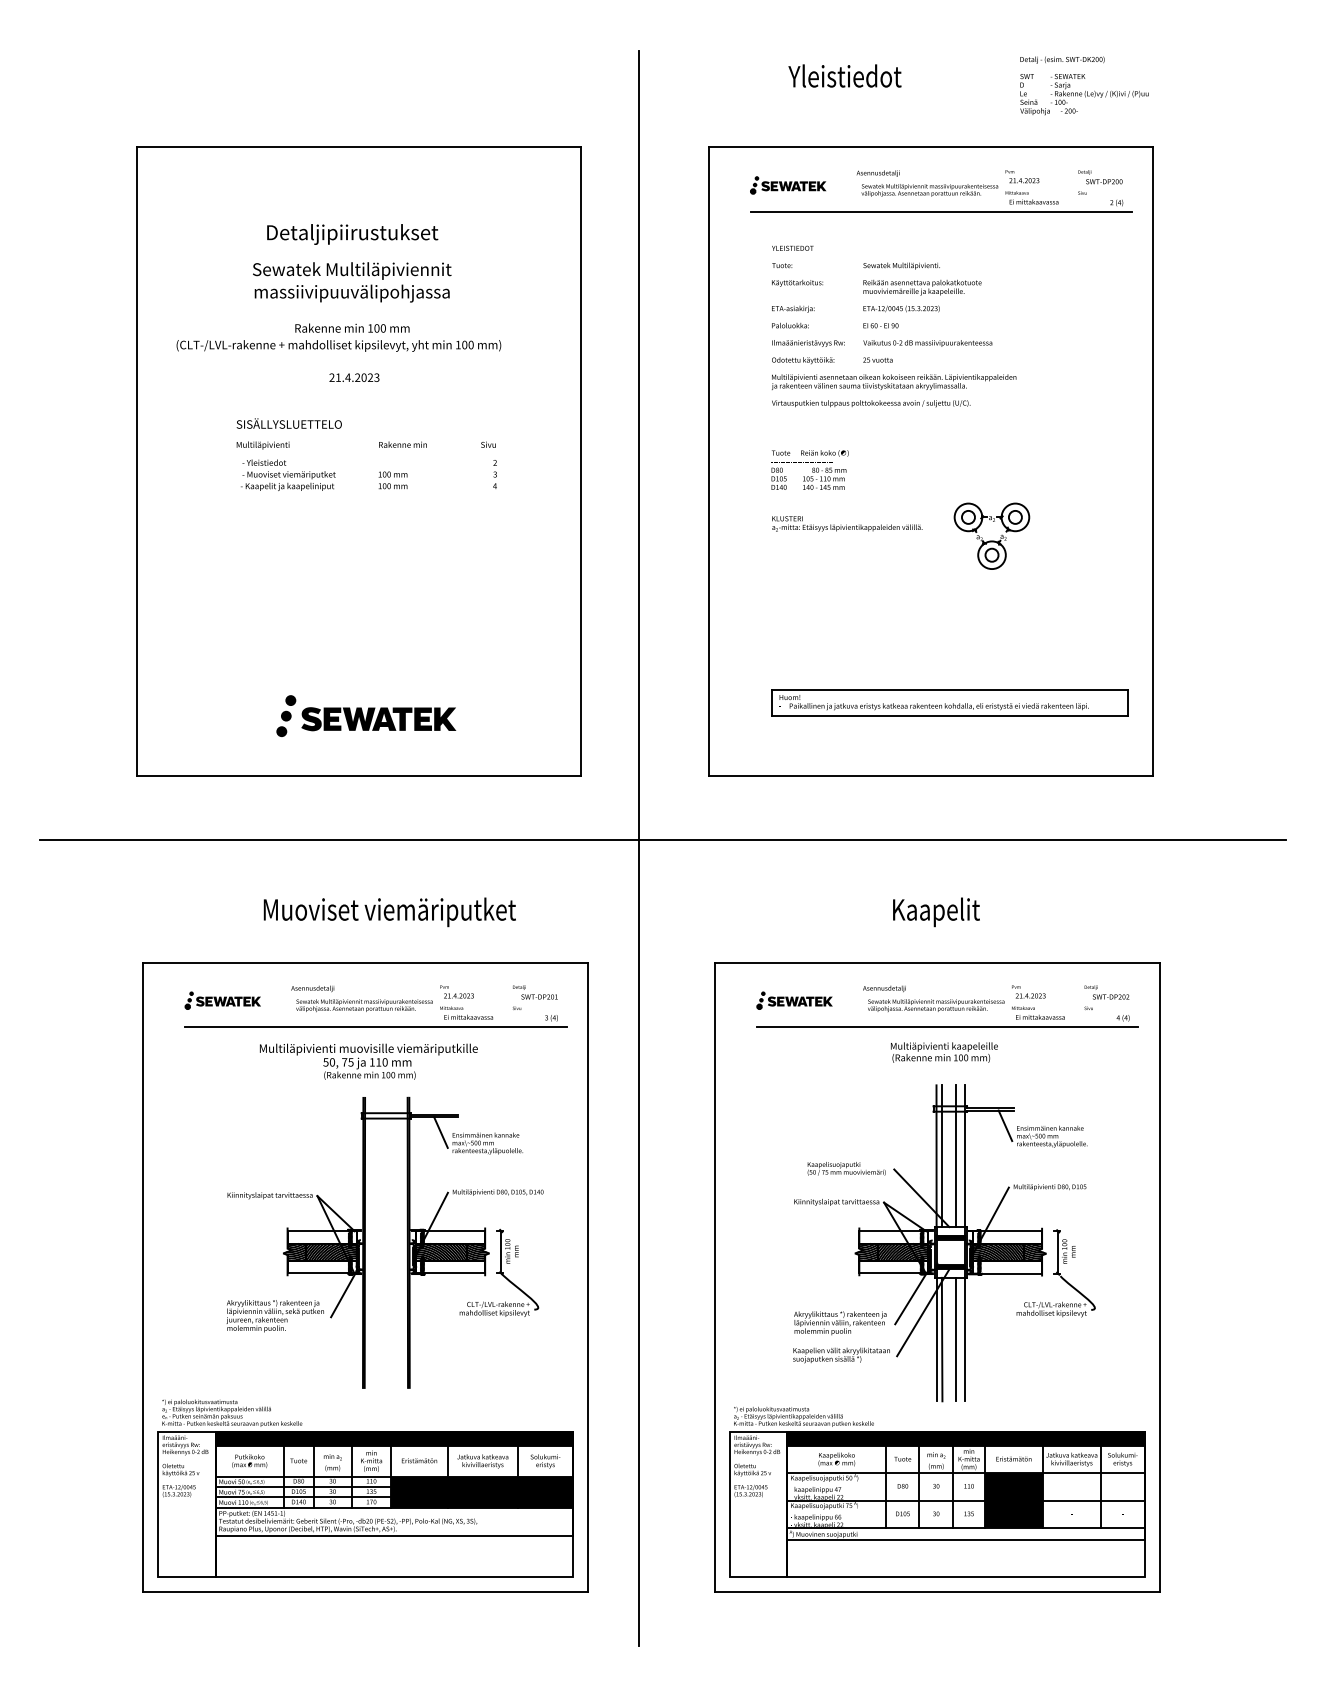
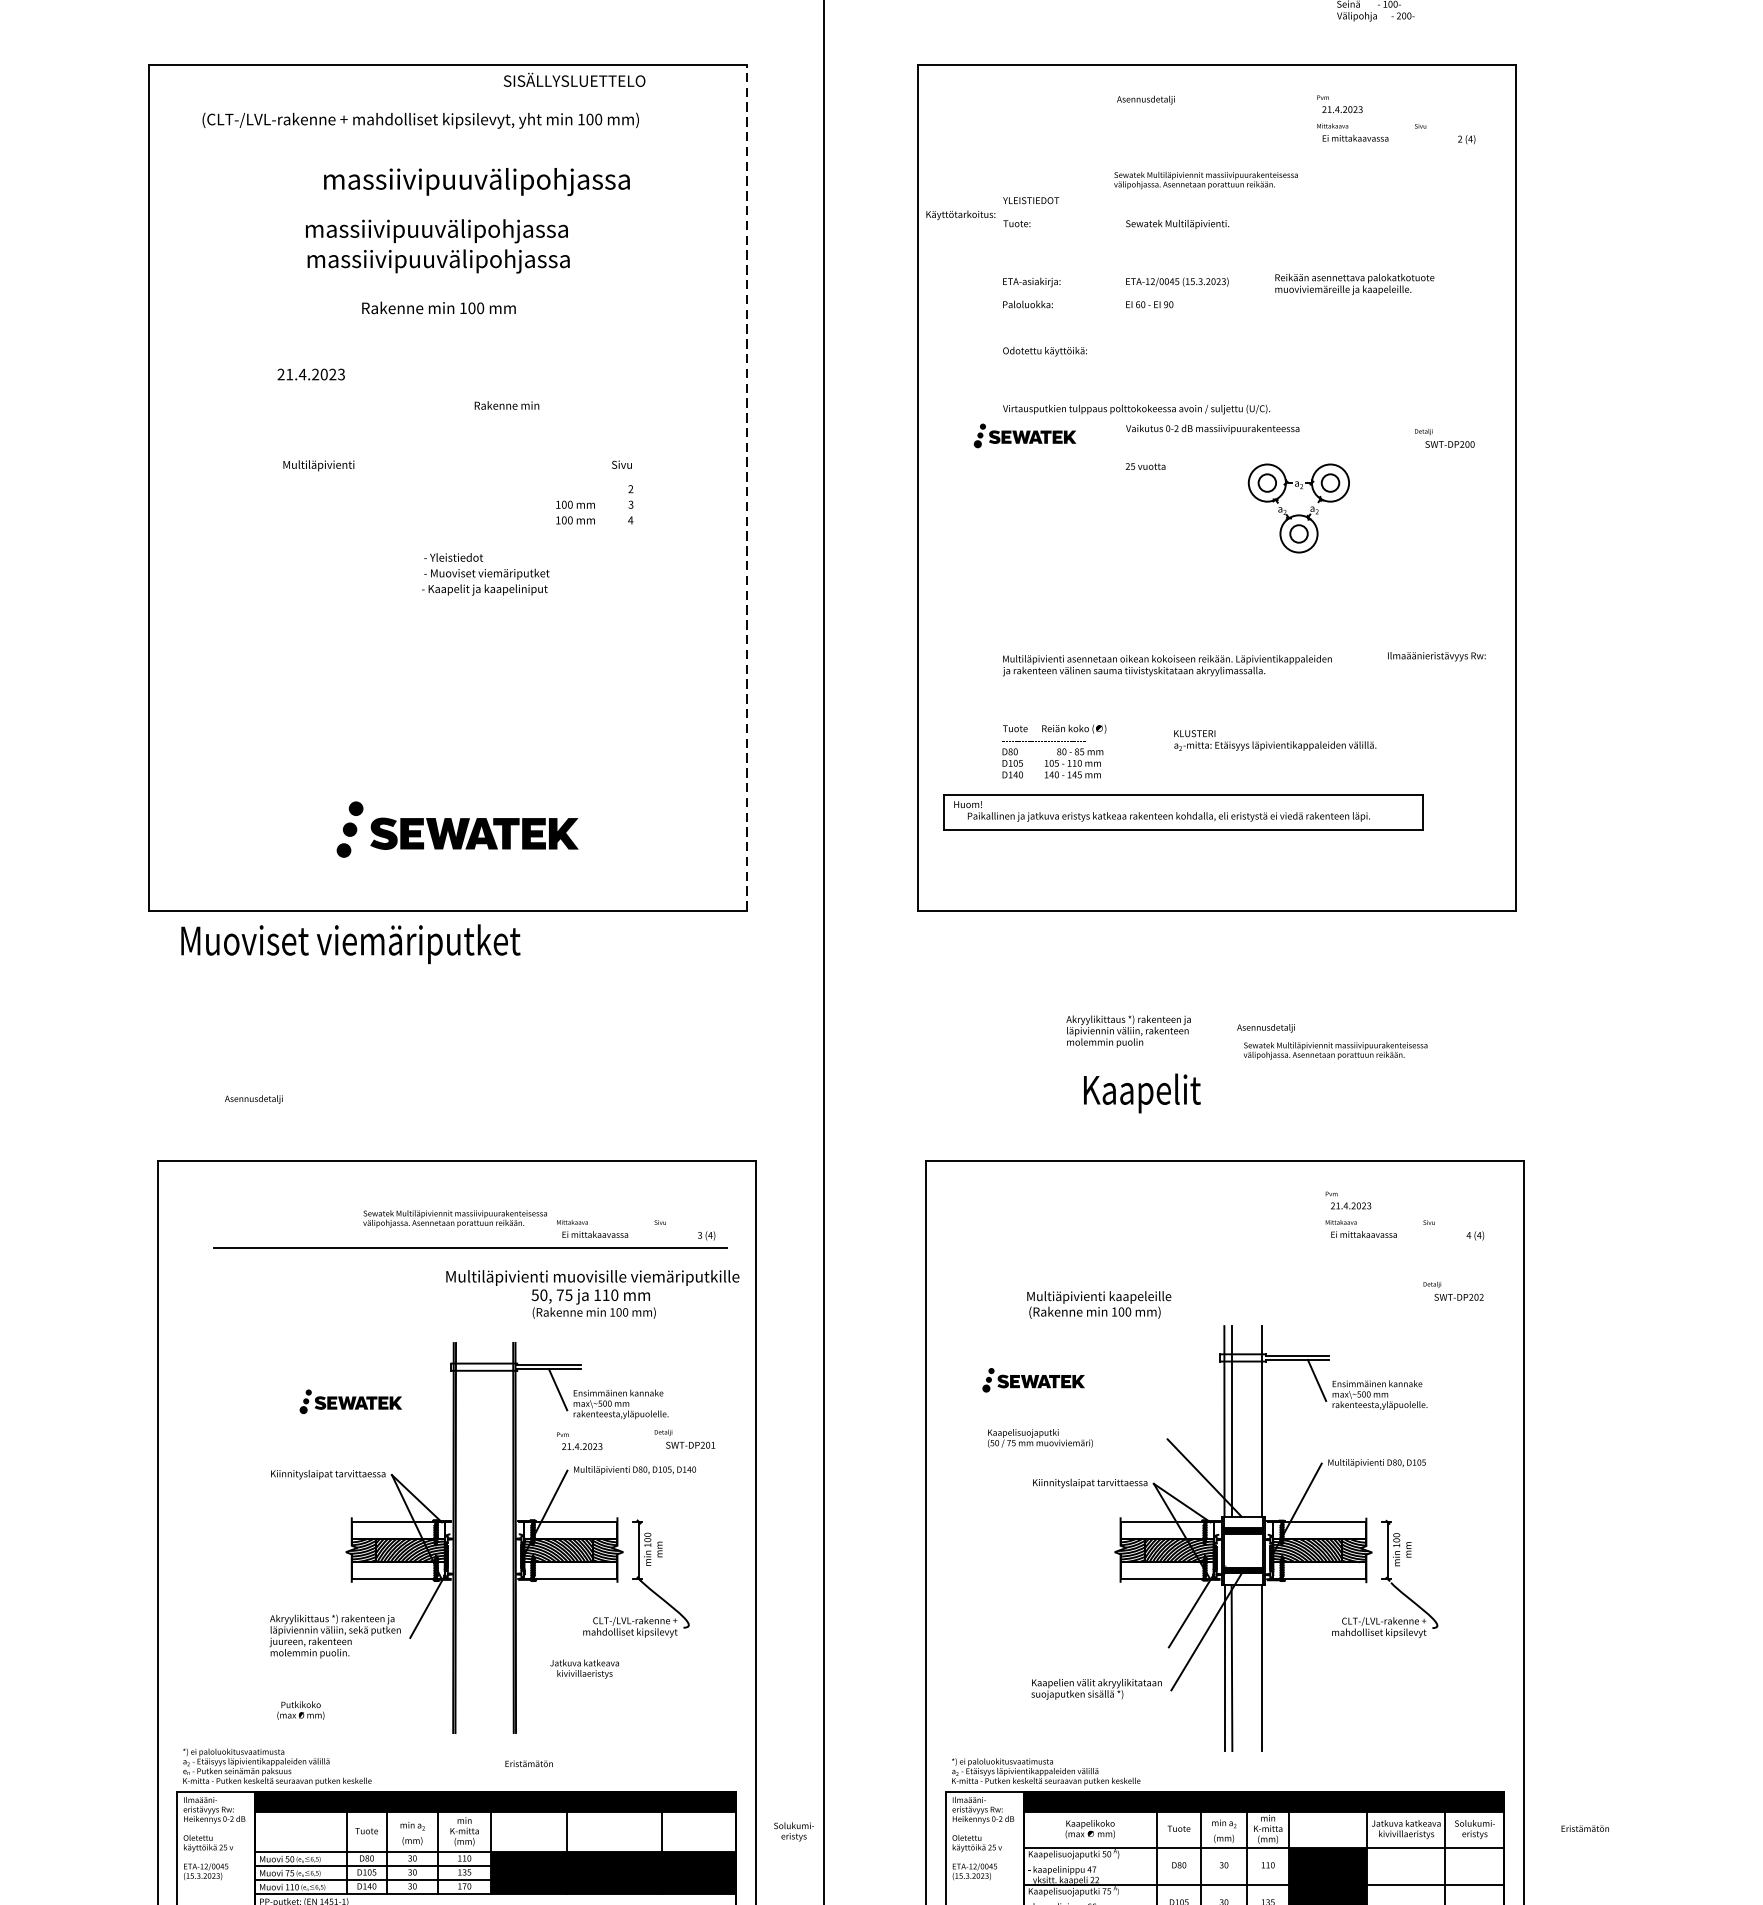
text: (1100, 177) -> (1444, 438), moved
part: (787, 185) -> (1024, 436), moved
text: (929, 190) -> (1205, 180), moved
line: (940, 211) -> (1229, 151), removed
text: (380, 234) -> (476, 181), Detaljipiirustukset -> massiivipuuvälipohjassa
text: (352, 271) -> (439, 231), Sewatek Multiläpiviennit -> massiivipuuvälipohjassa
text: (797, 282) -> (960, 214), moved
text: (922, 287) -> (1354, 284), moved
text: (808, 343) -> (1436, 656), moved
text: (927, 343) -> (1212, 429), moved
text: (338, 345) -> (420, 120), moved
text: (877, 359) -> (1145, 465), moved
text: (354, 377) -> (311, 374), moved
text: (894, 381) -> (1167, 664), moved
text: (288, 423) -> (573, 79), moved
text: (402, 444) -> (506, 405), moved
line: (581, 461) -> (747, 487), solid -> dashed
text: (809, 469) -> (1053, 750), moved
text: (288, 474) -> (486, 573), moved
text: (392, 480) -> (574, 512), moved
text: (847, 523) -> (1275, 740), moved
part: (991, 535) -> (1298, 507), moved
part: (949, 702) -> (1182, 811), moved
line: (662, 839) -> (855, 995), removed
text: (389, 912) -> (350, 944), moved
text: (936, 912) -> (1142, 1093), moved
text: (312, 988) -> (253, 1099), moved
text: (456, 991) -> (578, 1440), moved
text: (535, 992) -> (685, 1439), moved
text: (1106, 992) -> (1452, 1291), moved
text: (933, 998) -> (1331, 1041), moved
part: (222, 1000) -> (350, 1401), moved
part: (794, 1000) -> (1033, 1380), moved
line: (947, 1027) -> (1239, 1248), removed
text: (944, 1052) -> (1099, 1304), moved
text: (368, 1061) -> (592, 1294), moved
line: (955, 1156) -> (1249, 1421), removed
text: (846, 1168) -> (1040, 1437), moved
text: (840, 1323) -> (1128, 1031), moved
line: (955, 1339) -> (1249, 1667), removed
text: (1013, 1458) -> (1584, 1827), moved
text: (419, 1460) -> (529, 1763), moved
text: (249, 1461) -> (300, 1710), moved
text: (482, 1461) -> (584, 1669), moved
text: (545, 1461) -> (794, 1831), moved

